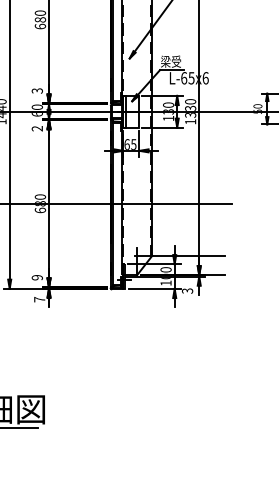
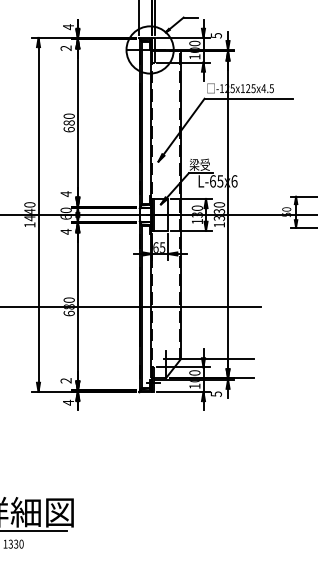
text: (36, 91) -> (65, 194), 3 -> 4
text: (36, 128) -> (65, 231), 2 -> 4
text: (37, 277) -> (66, 380), 9 -> 2
text: (186, 290) -> (215, 393), 3 -> 5
text: (39, 299) -> (68, 402), 7 -> 4

